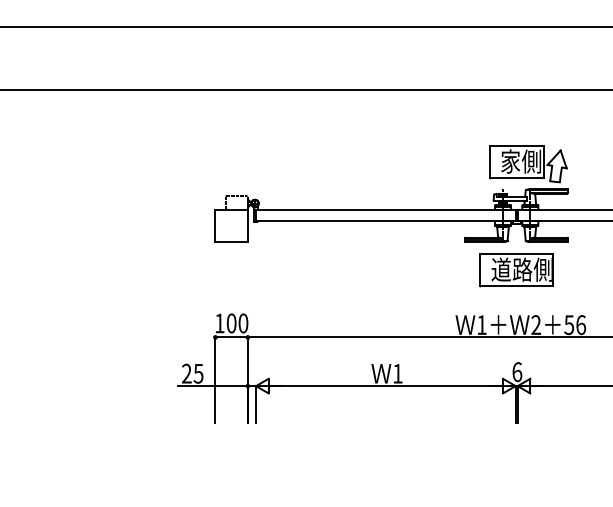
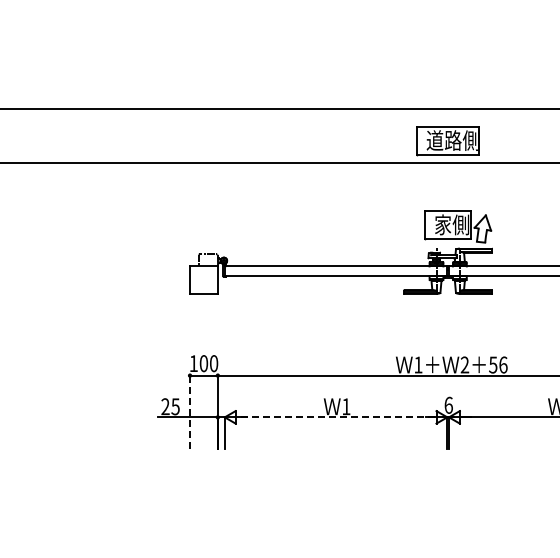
part: (515, 270) -> (447, 141), moved
line: (215, 380) -> (190, 412), solid -> dashed
line: (386, 386) -> (336, 417), solid -> dashed

